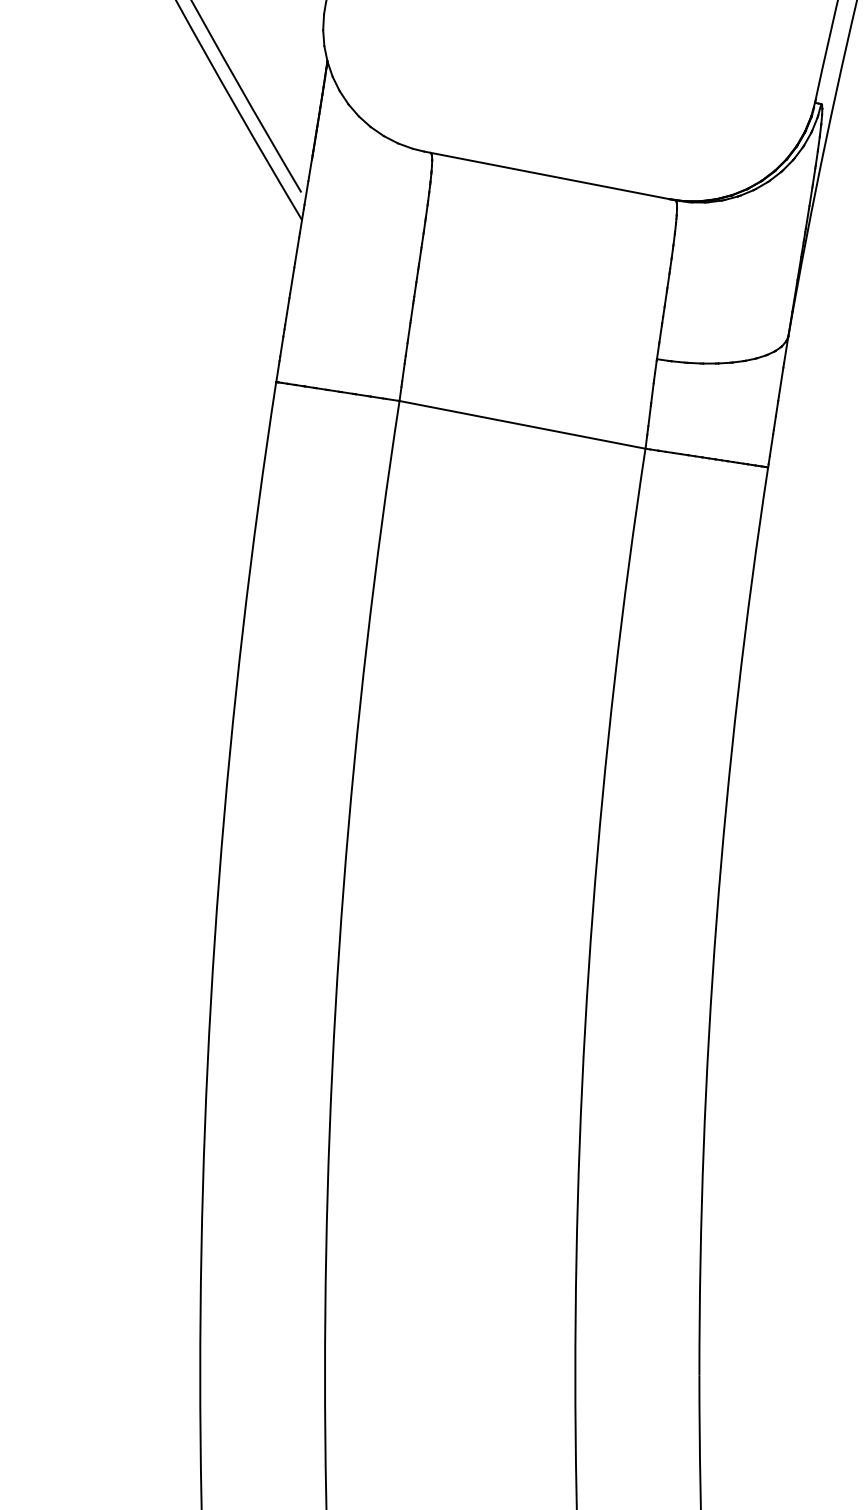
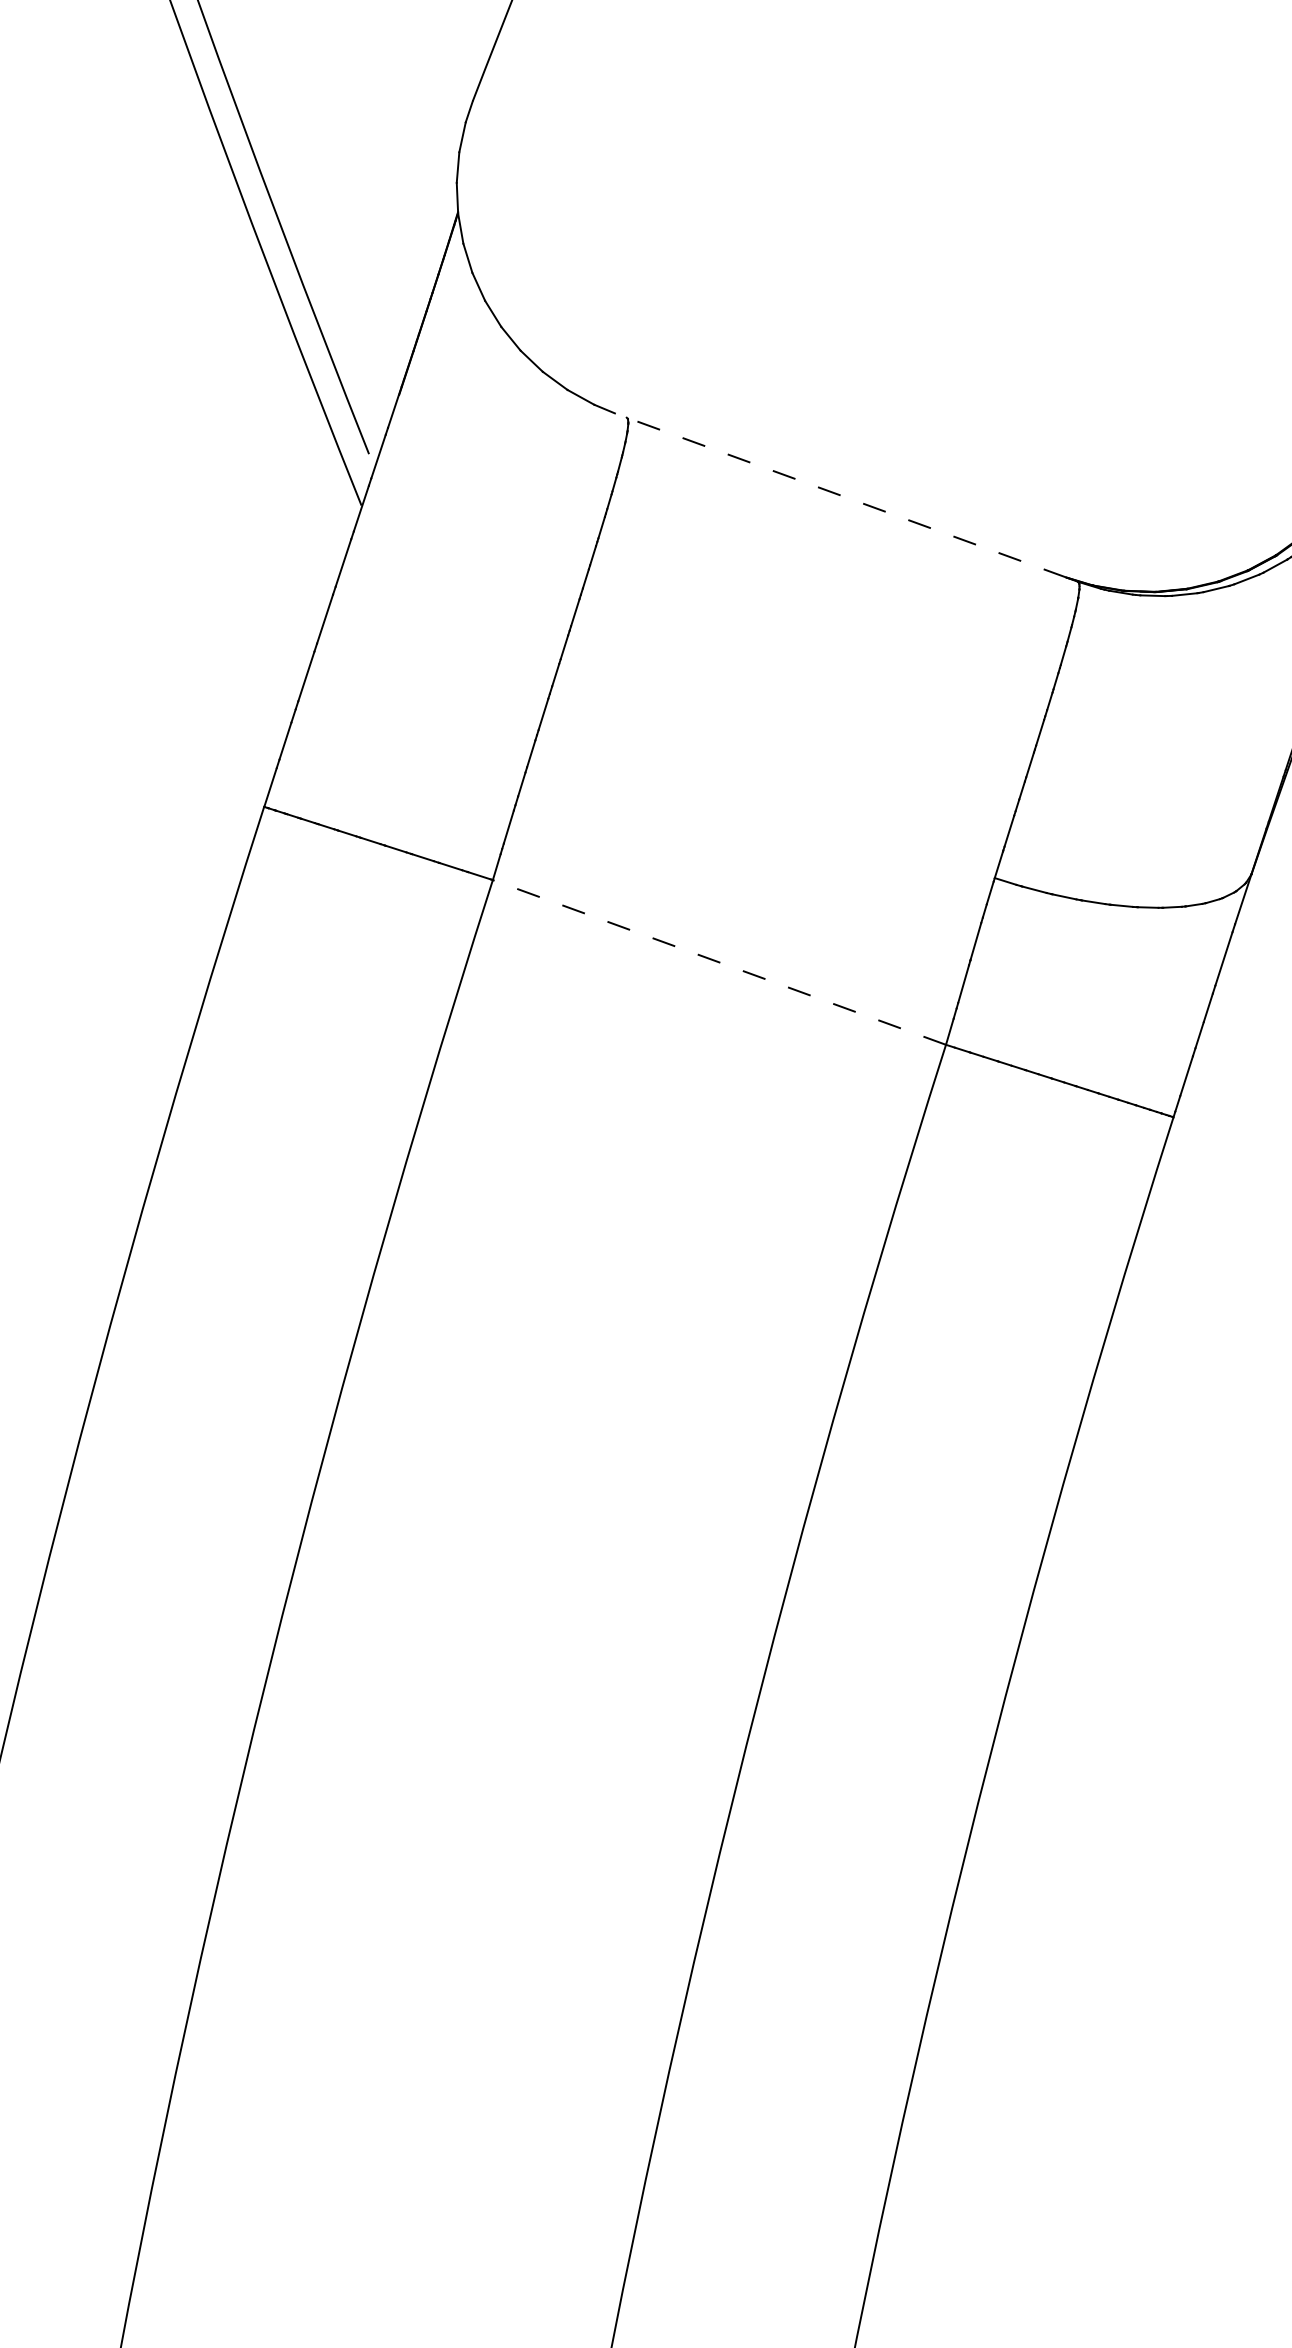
line: (546, 175) -> (840, 495), solid -> dashed
line: (522, 424) -> (719, 961), solid -> dashed

